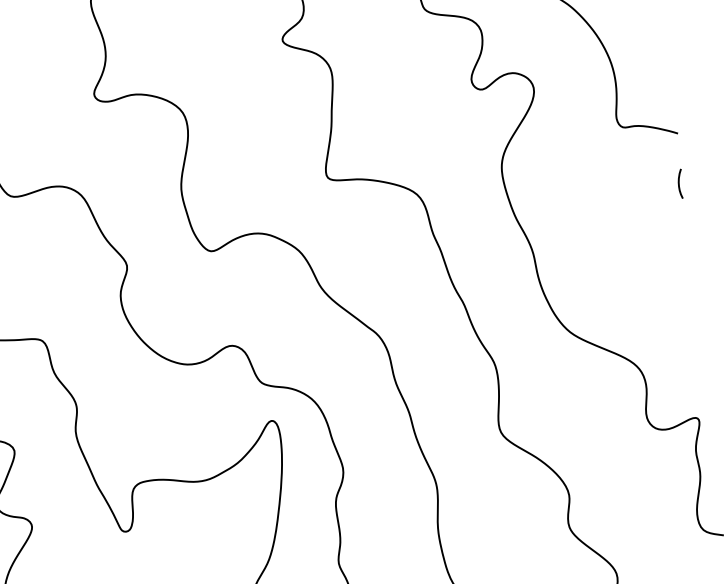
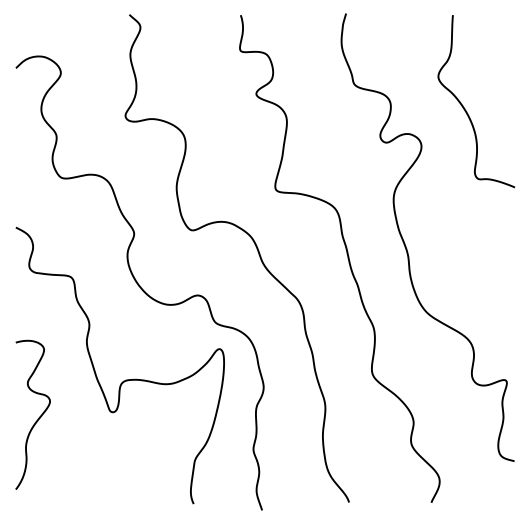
curve: (680, 183) -> (512, 221), removed

